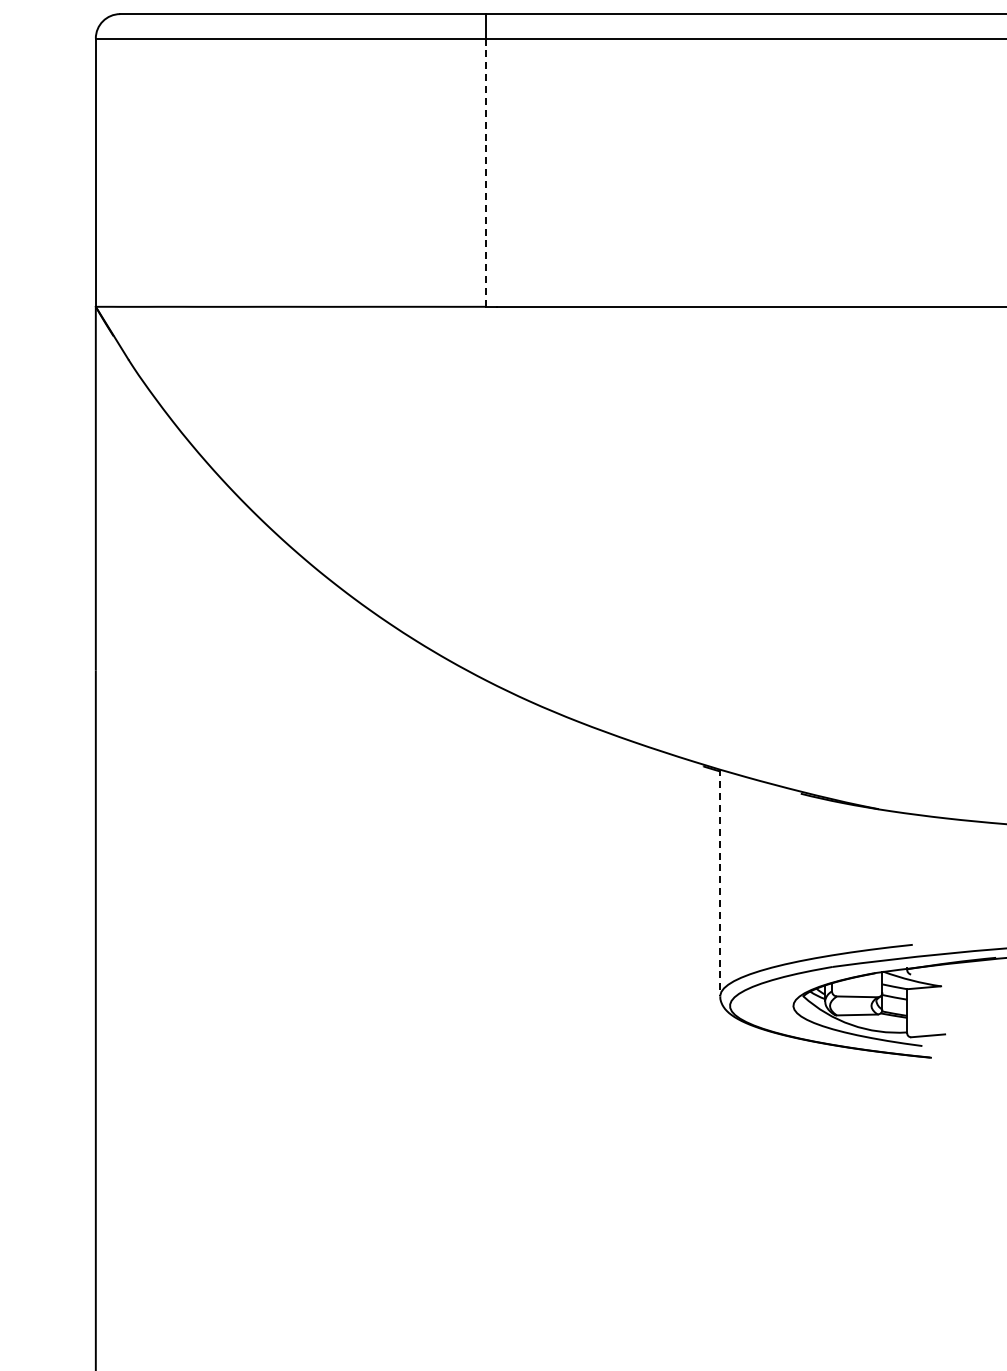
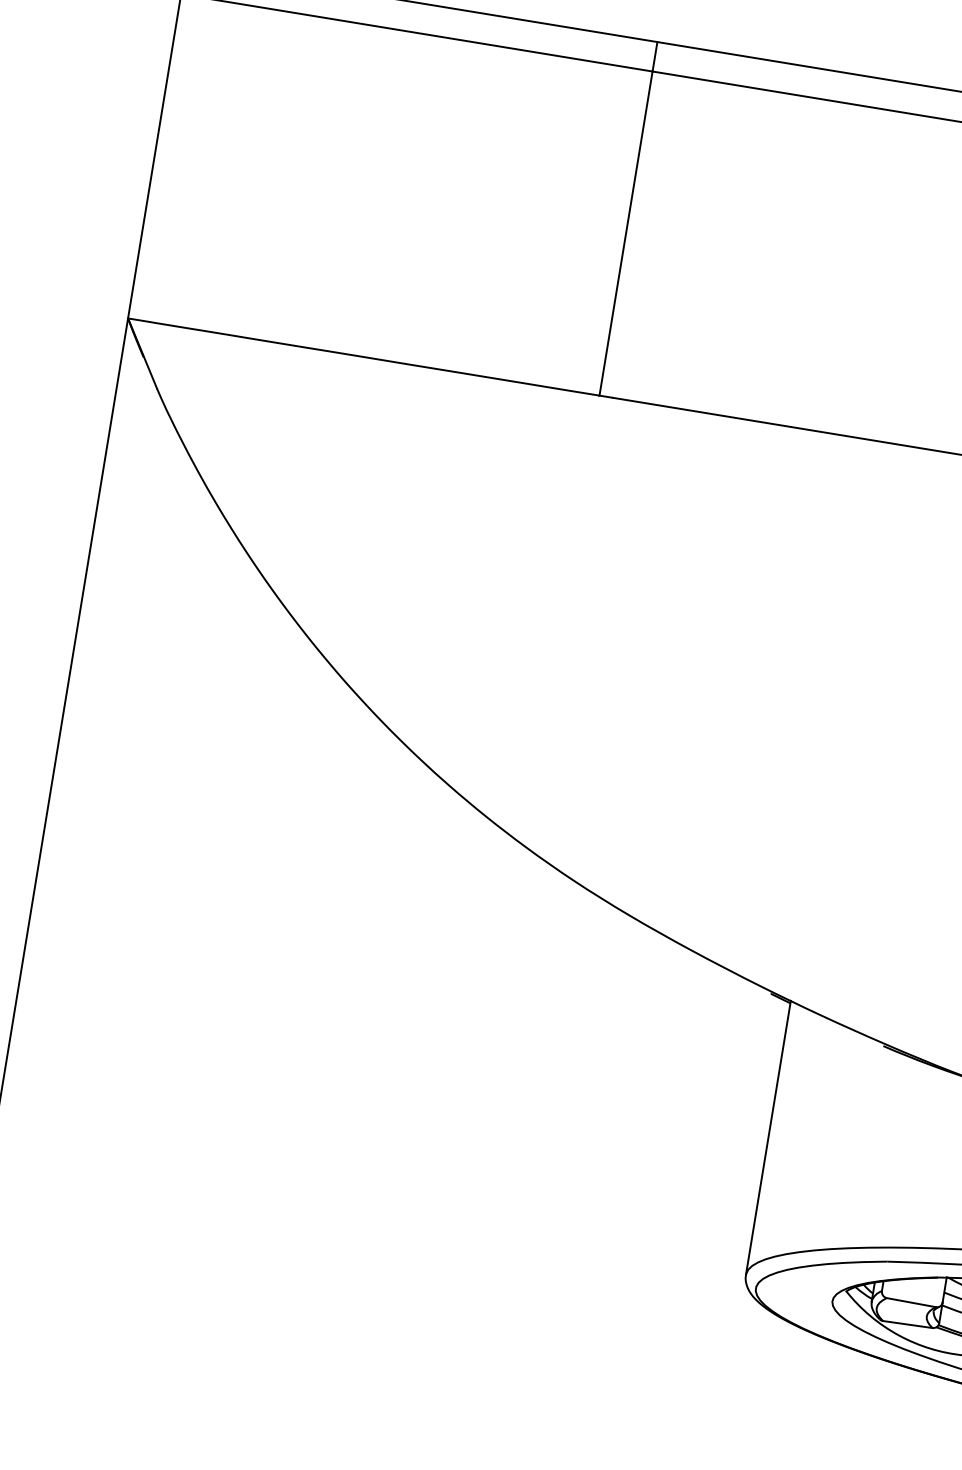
line: (486, 173) -> (626, 234), dashed -> solid
line: (720, 883) -> (768, 1138), dashed -> solid

